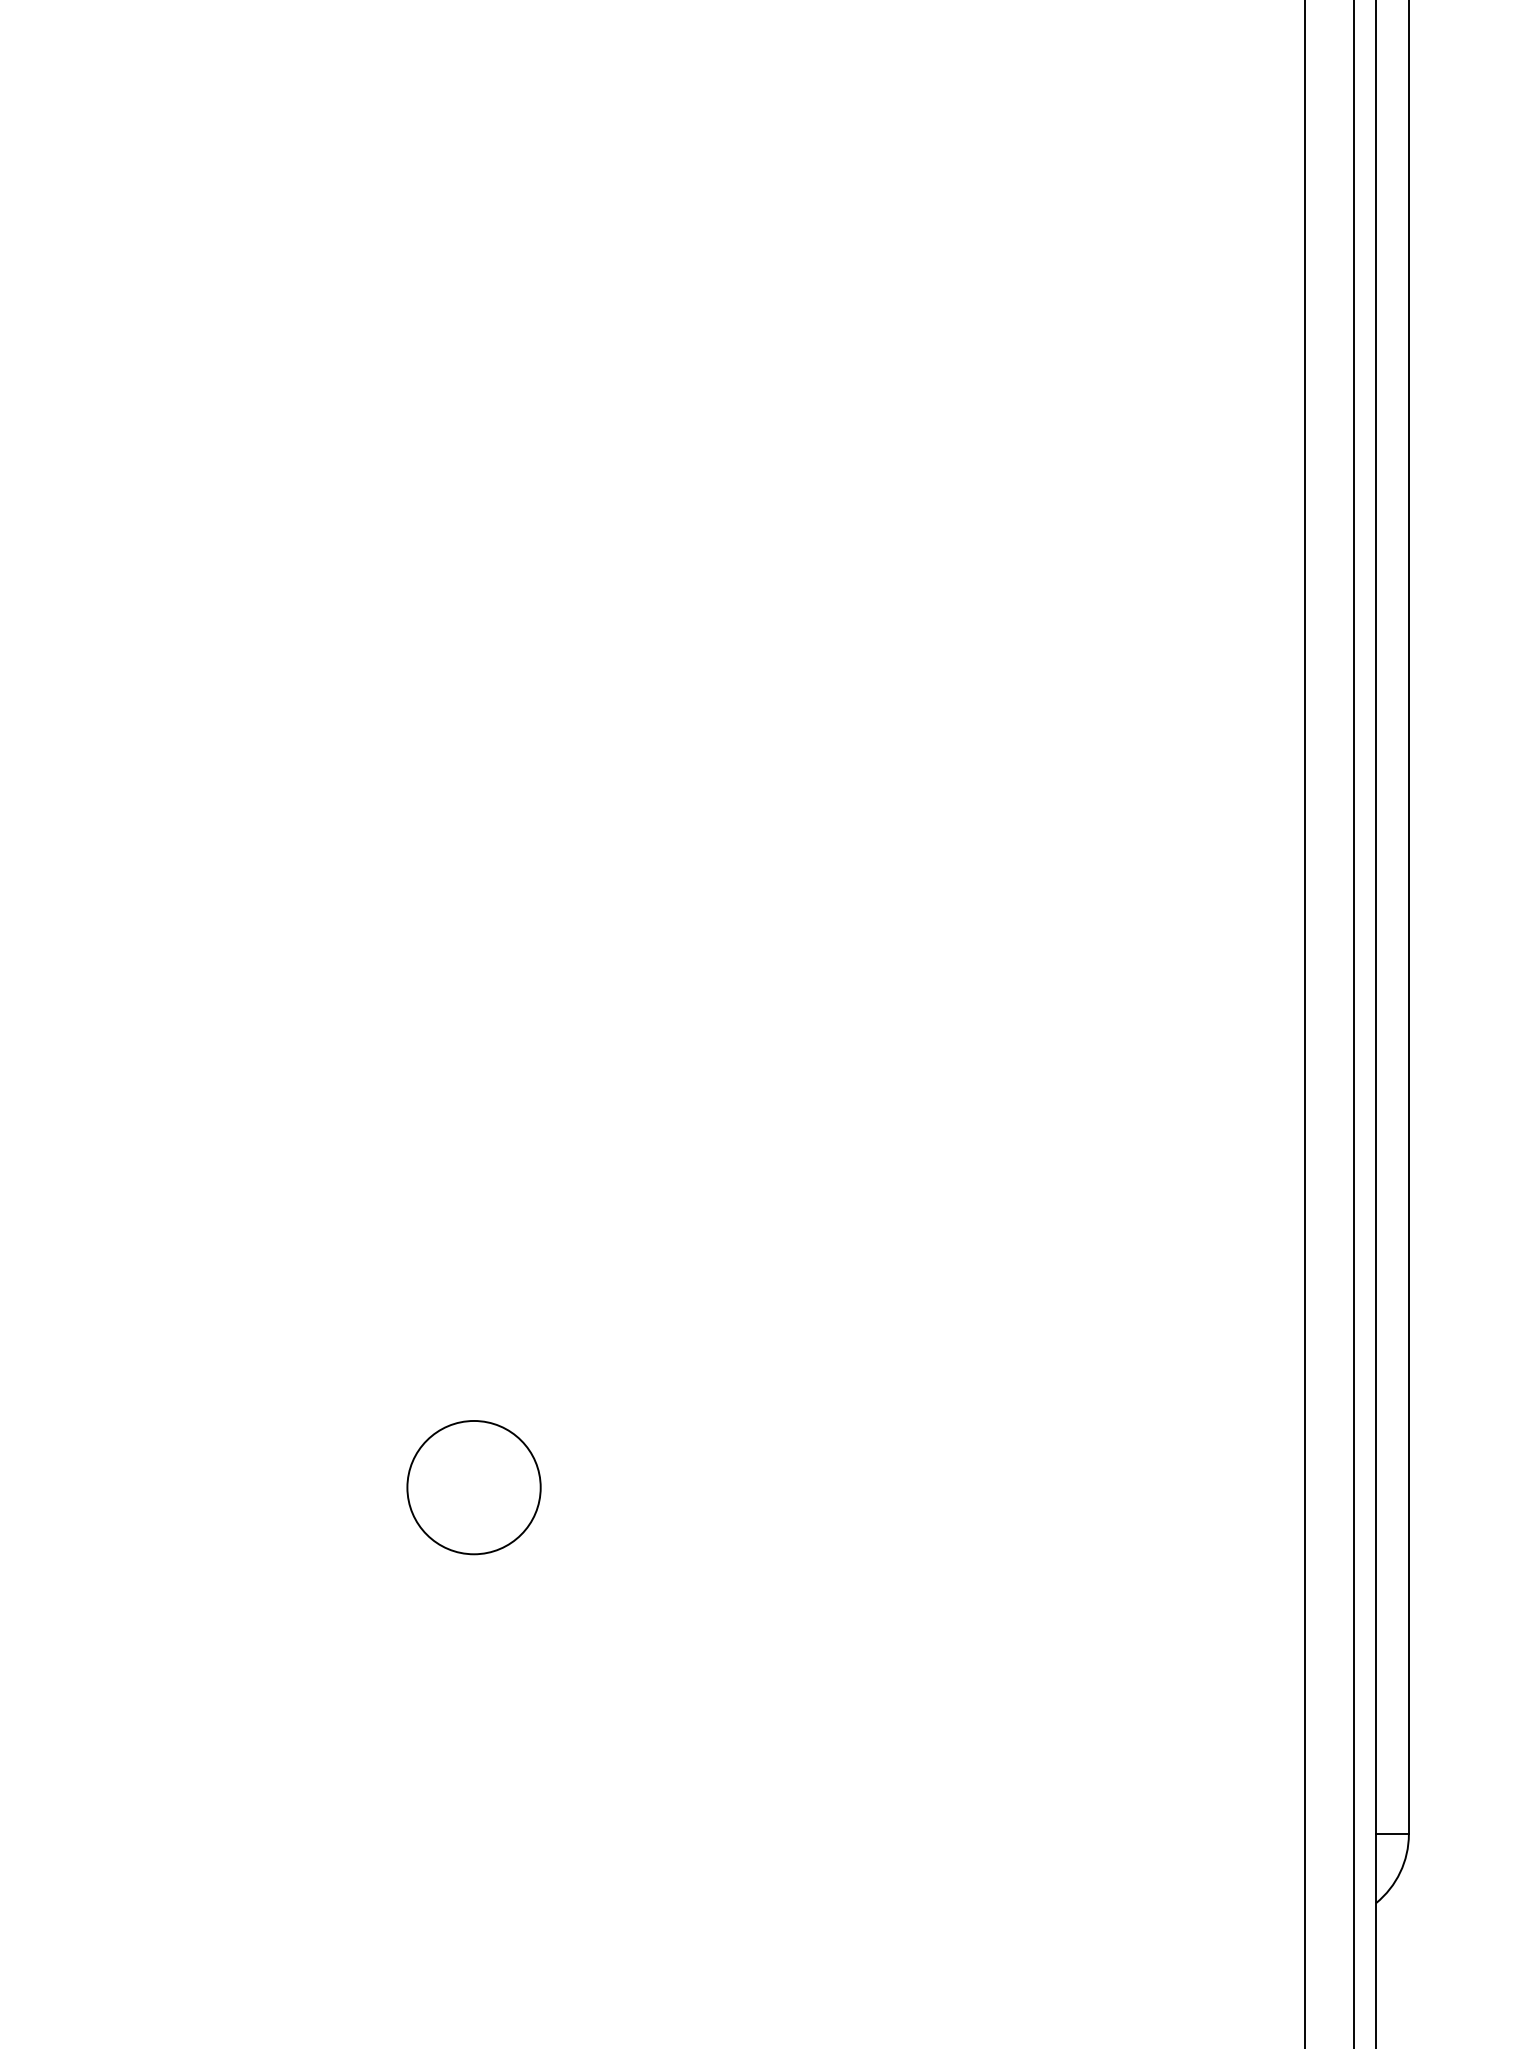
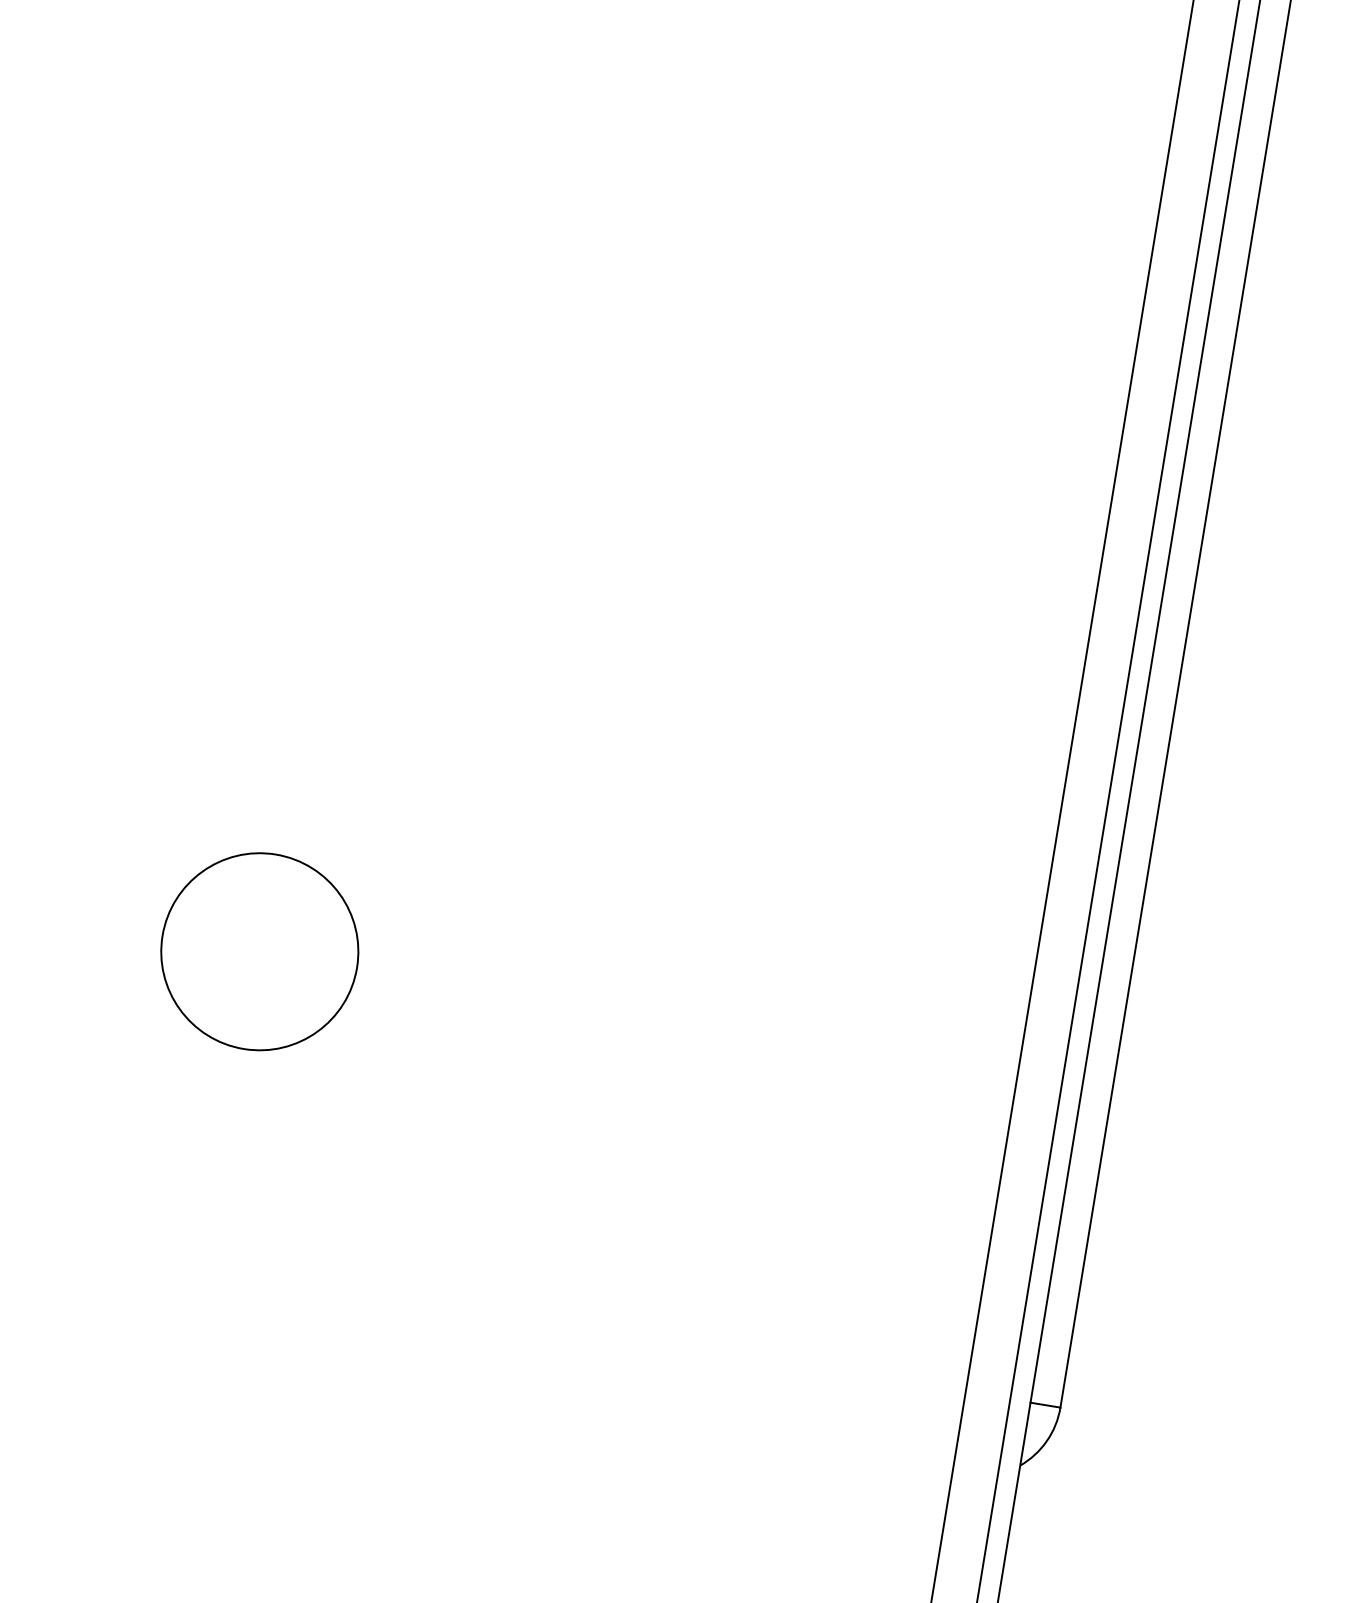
circle: (473, 1487) -> (259, 951), size x1.6

